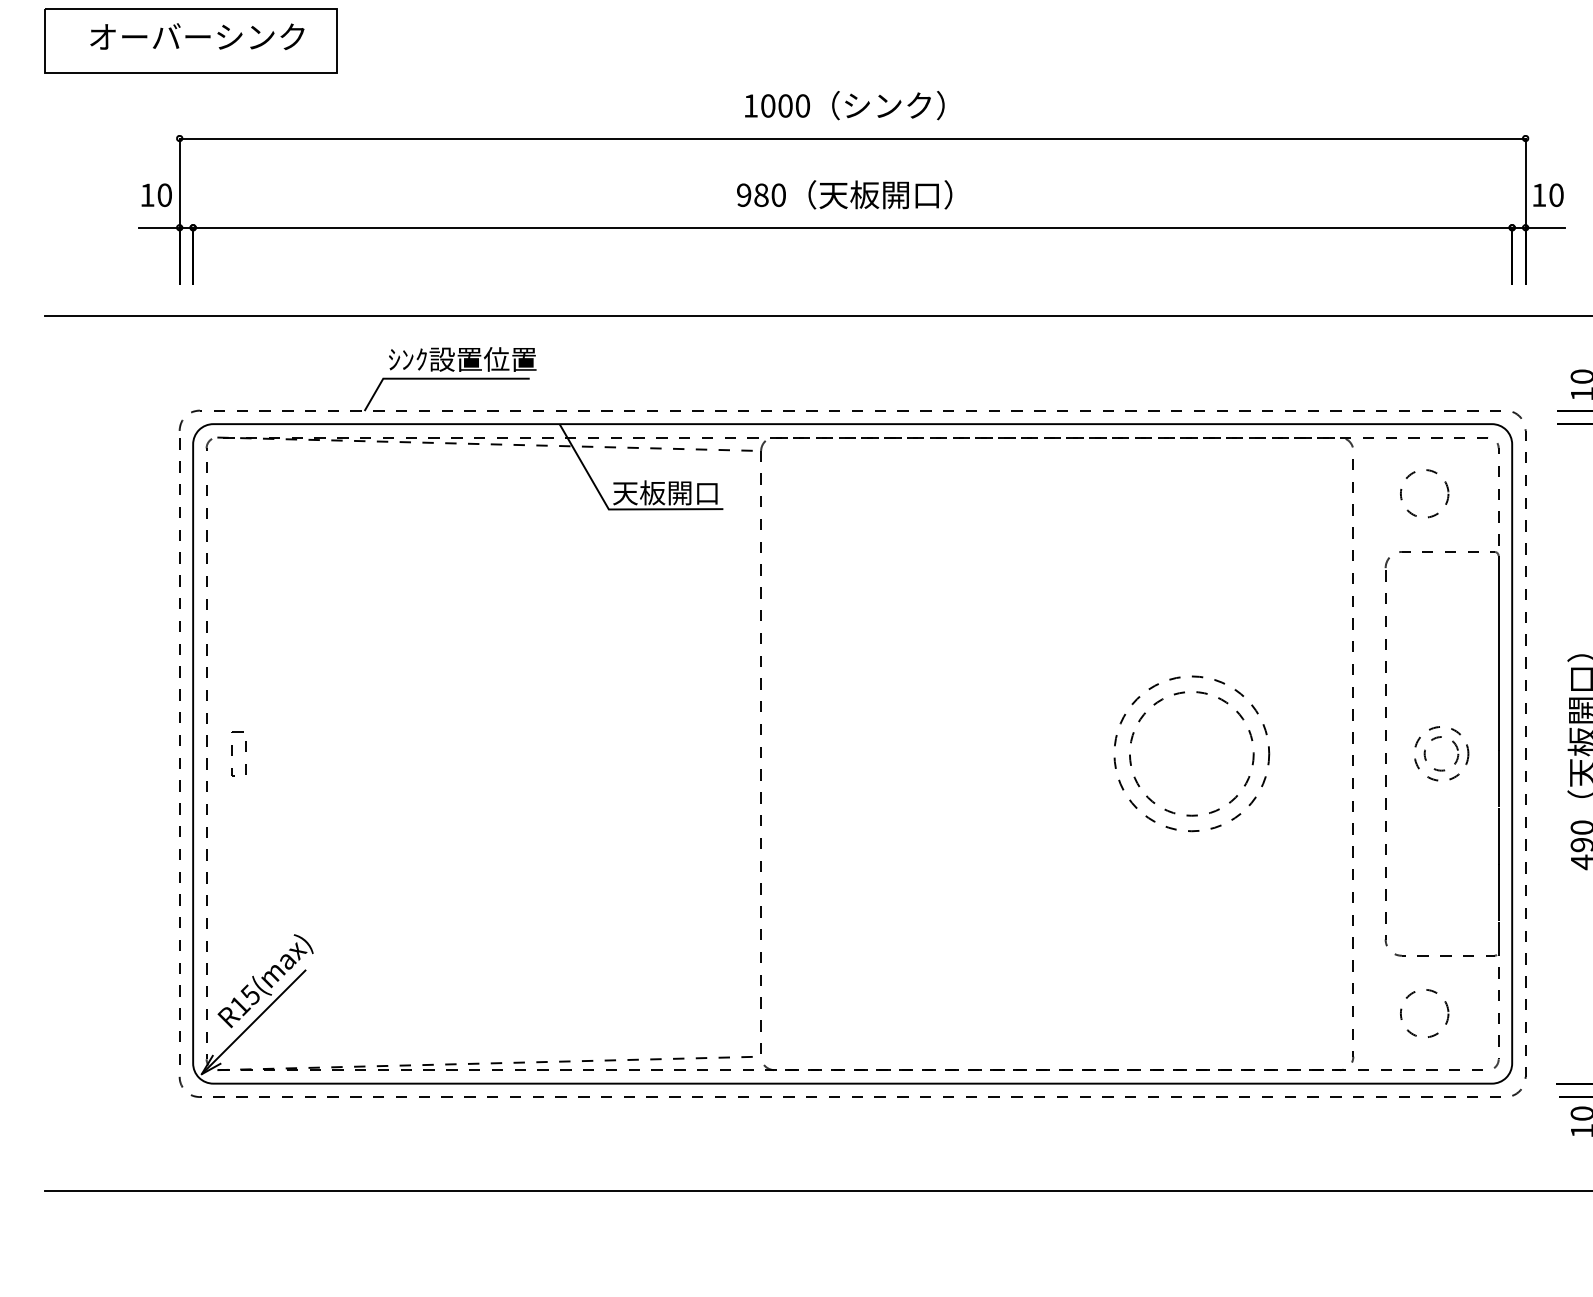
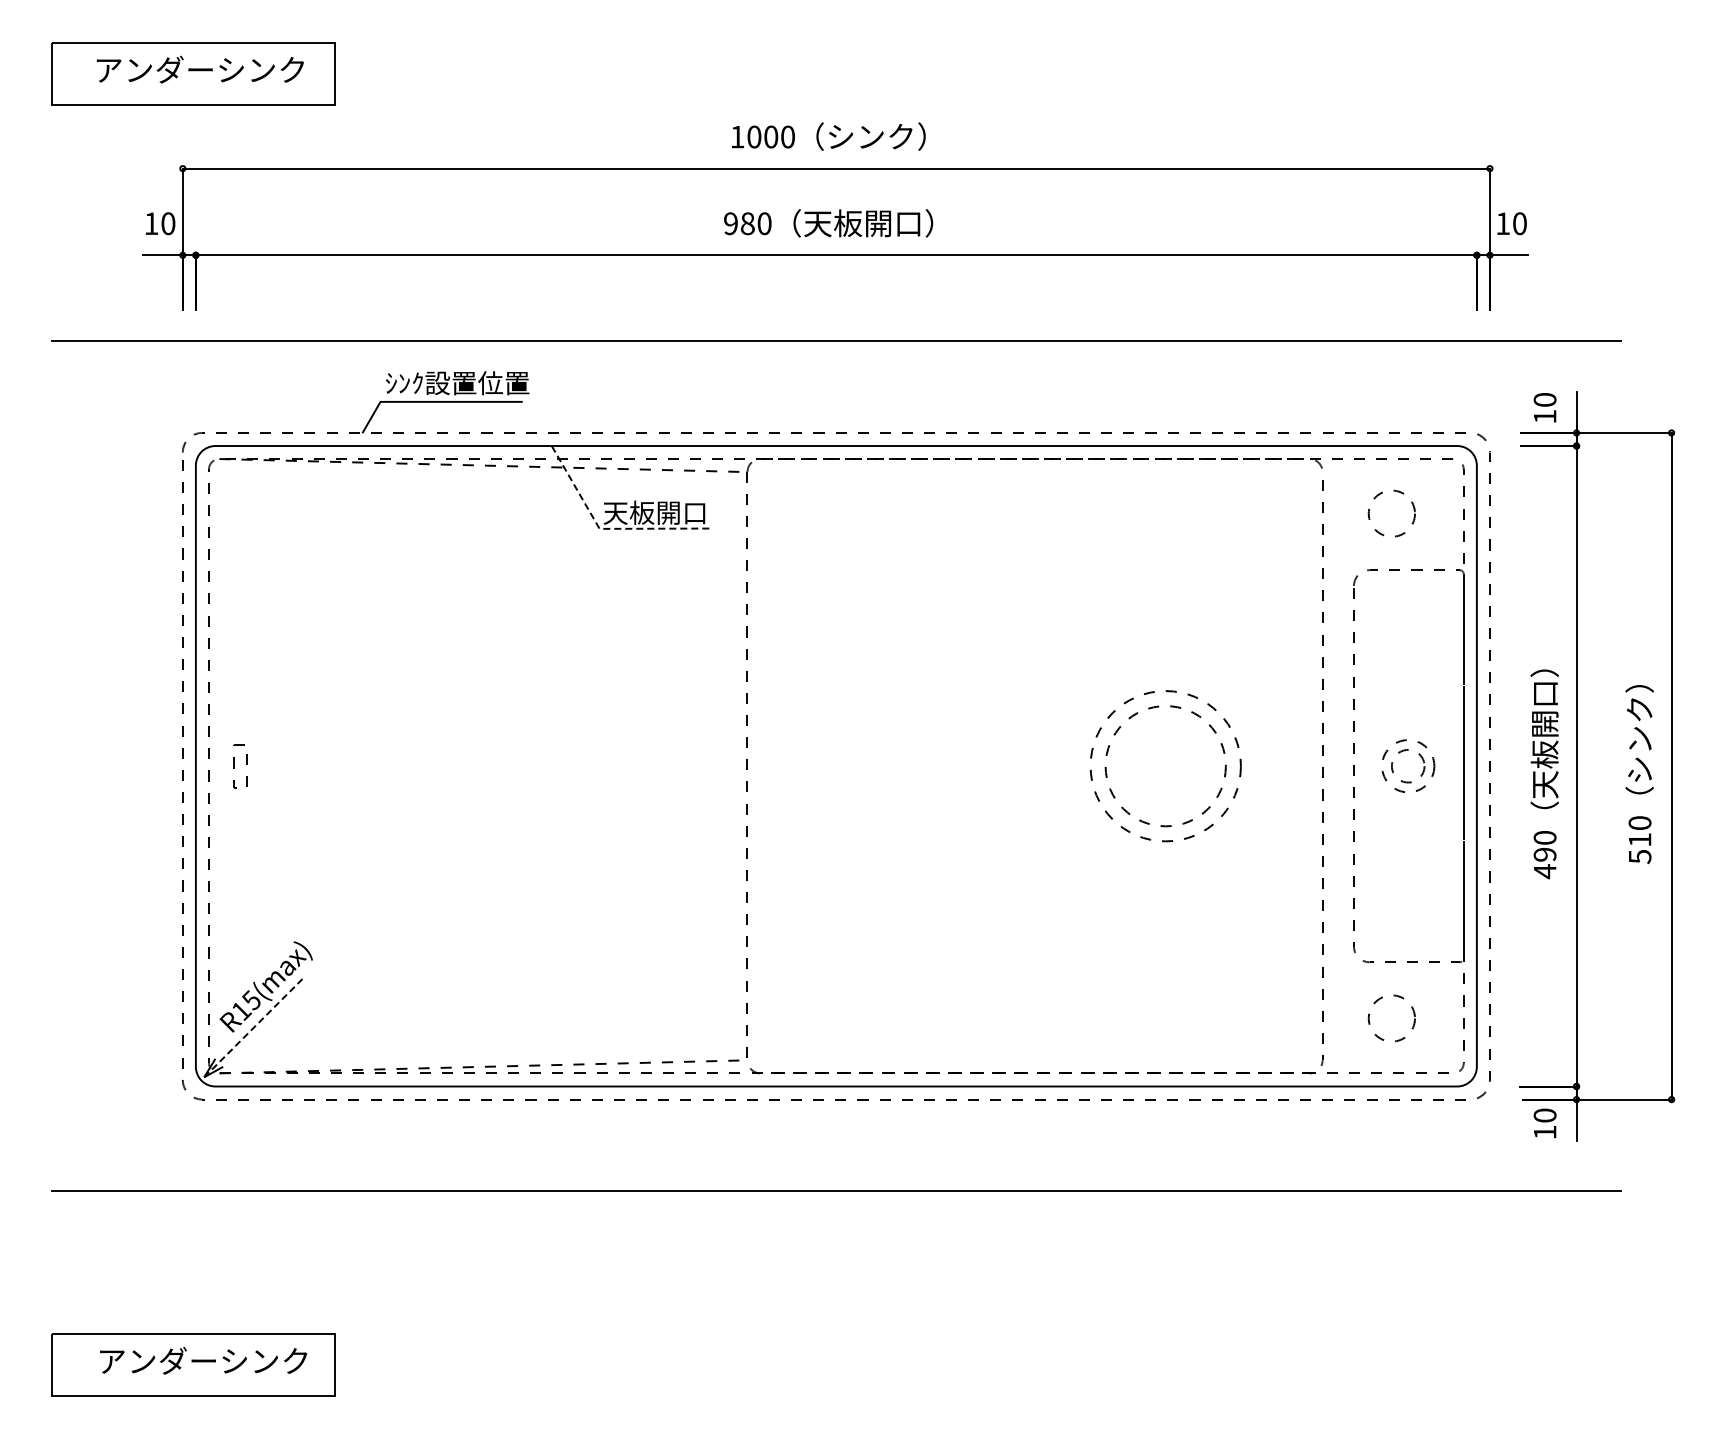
text: (135, 36) -> (139, 69), オーバーシンク -> アンダーシンク
line: (616, 509) -> (607, 528), solid -> dashed
line: (253, 1021) -> (254, 1026), solid -> dashed

